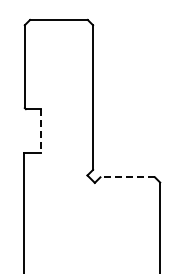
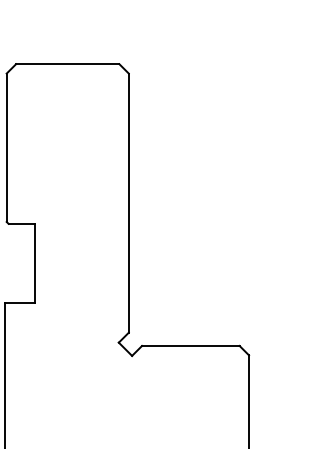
line: (40, 131) -> (34, 263), dashed -> solid
line: (127, 177) -> (190, 346), dashed -> solid

